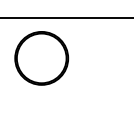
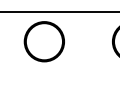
part: (40, 58) -> (43, 41), moved

